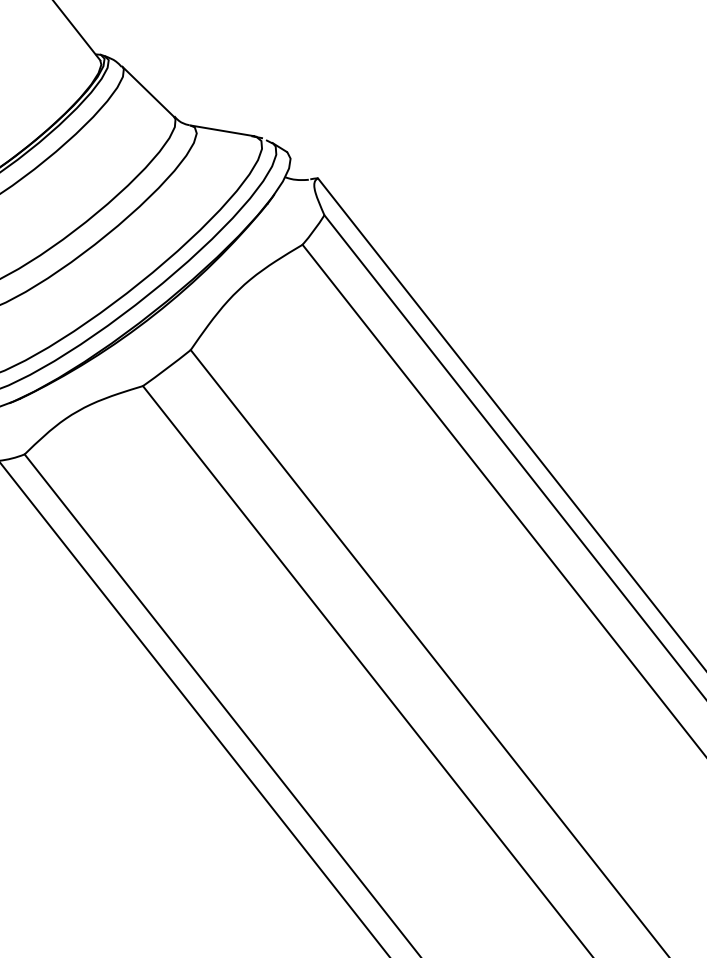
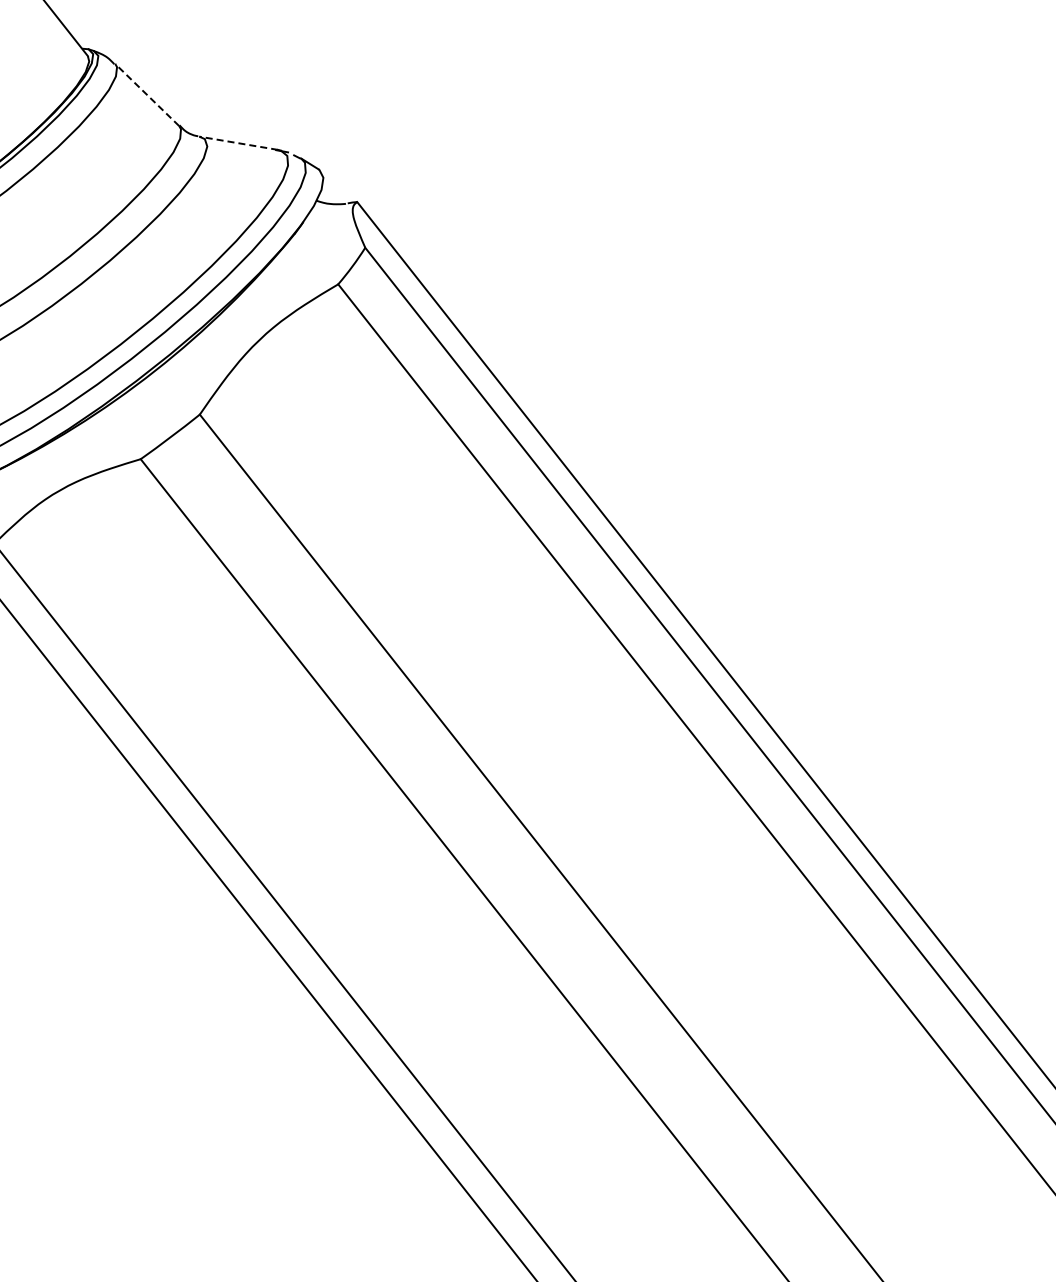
line: (148, 92) -> (147, 95), solid -> dashed
line: (221, 130) -> (238, 143), solid -> dashed

